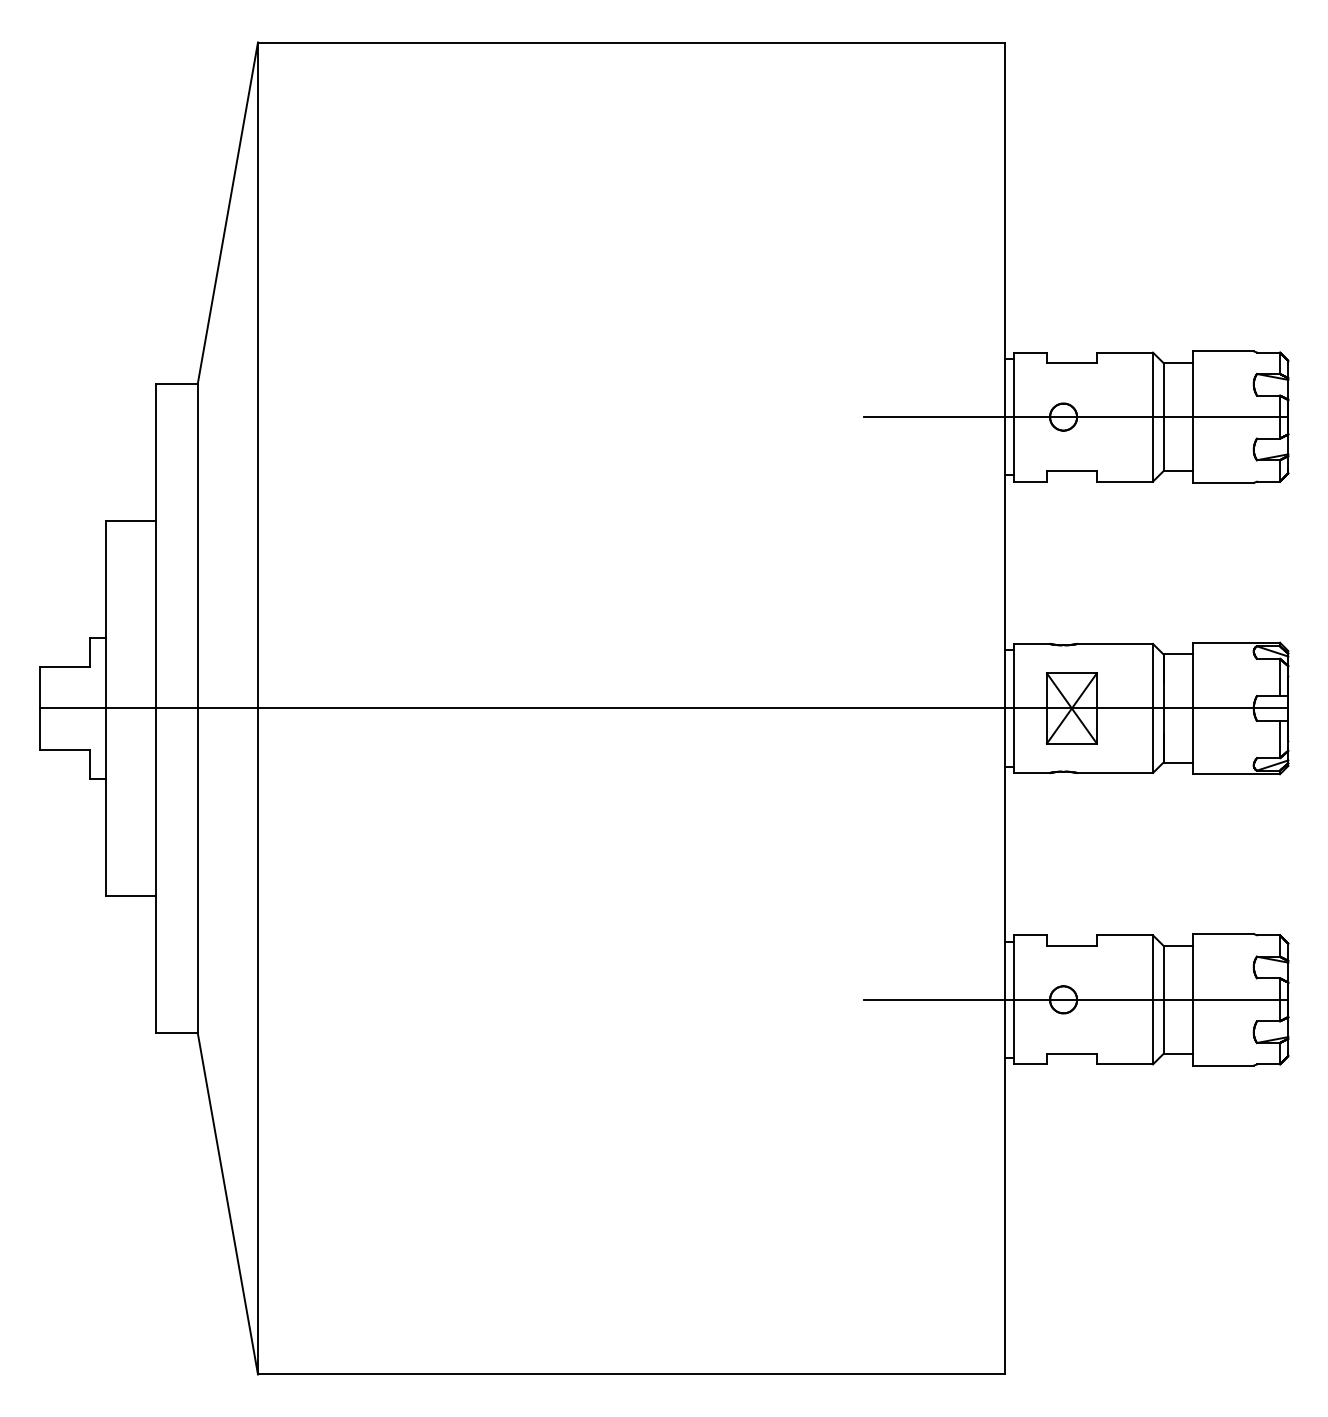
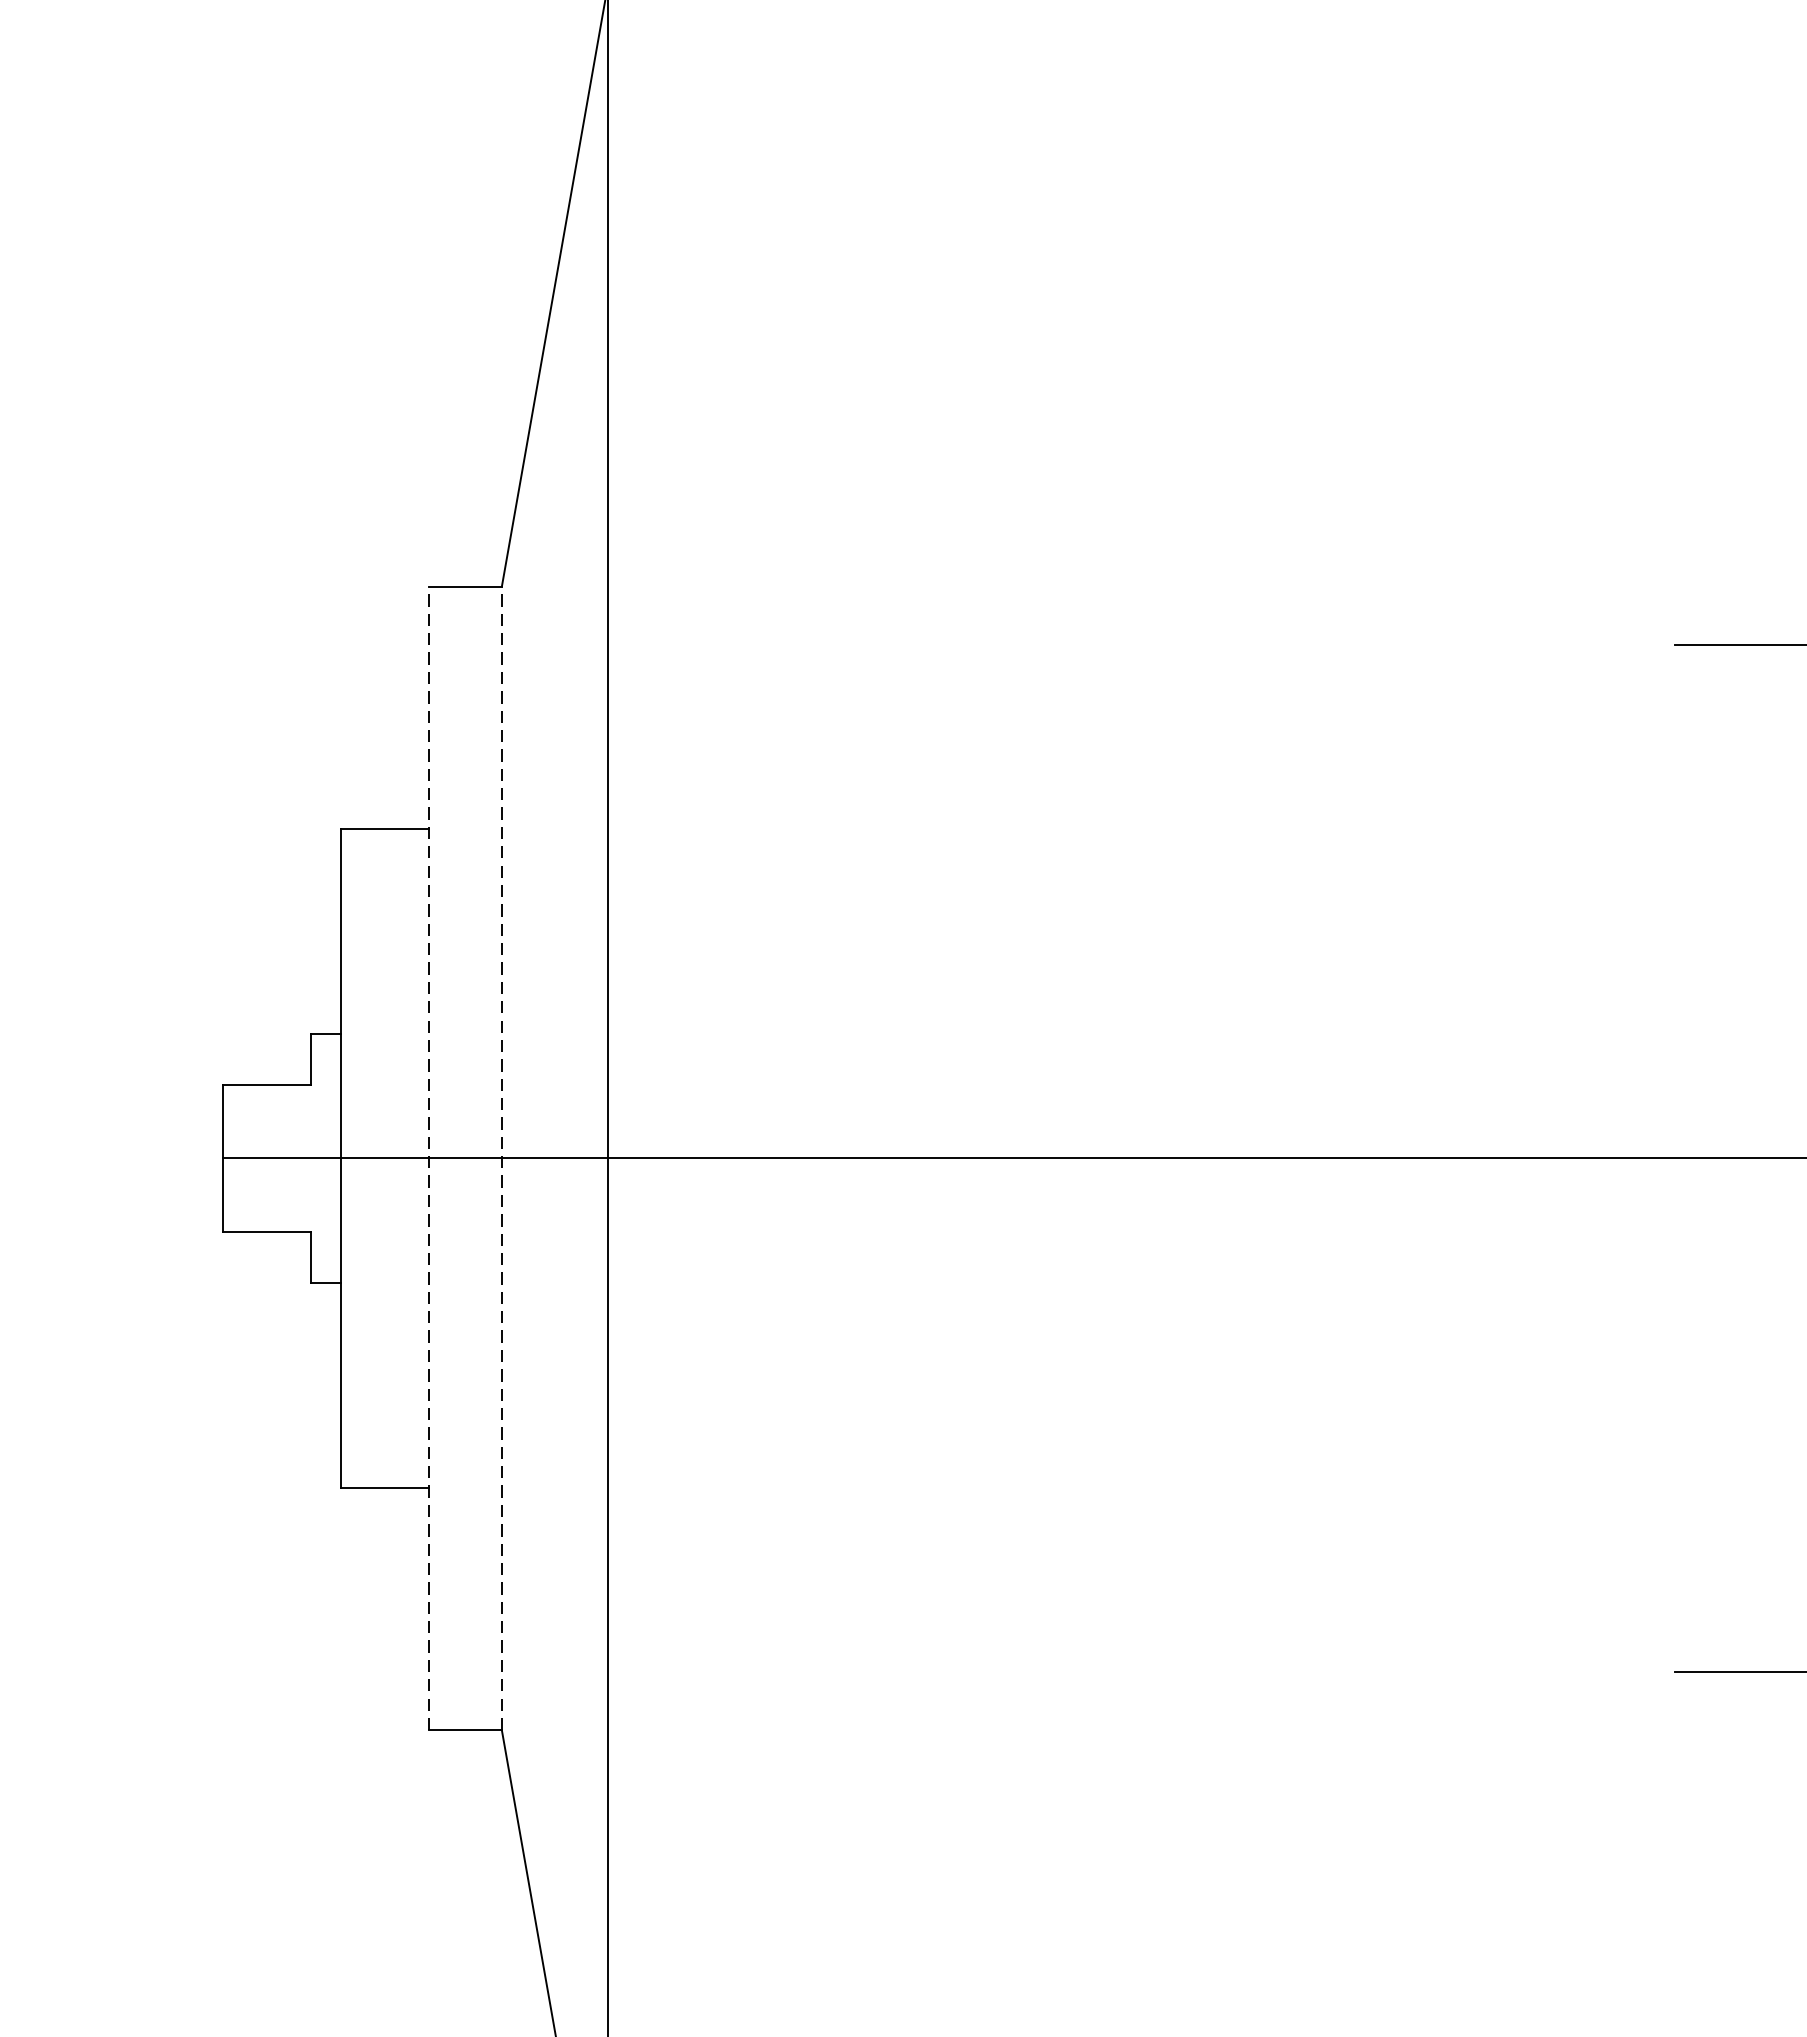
line: (156, 708) -> (429, 1158), solid -> dashed
line: (197, 708) -> (501, 1158), solid -> dashed

